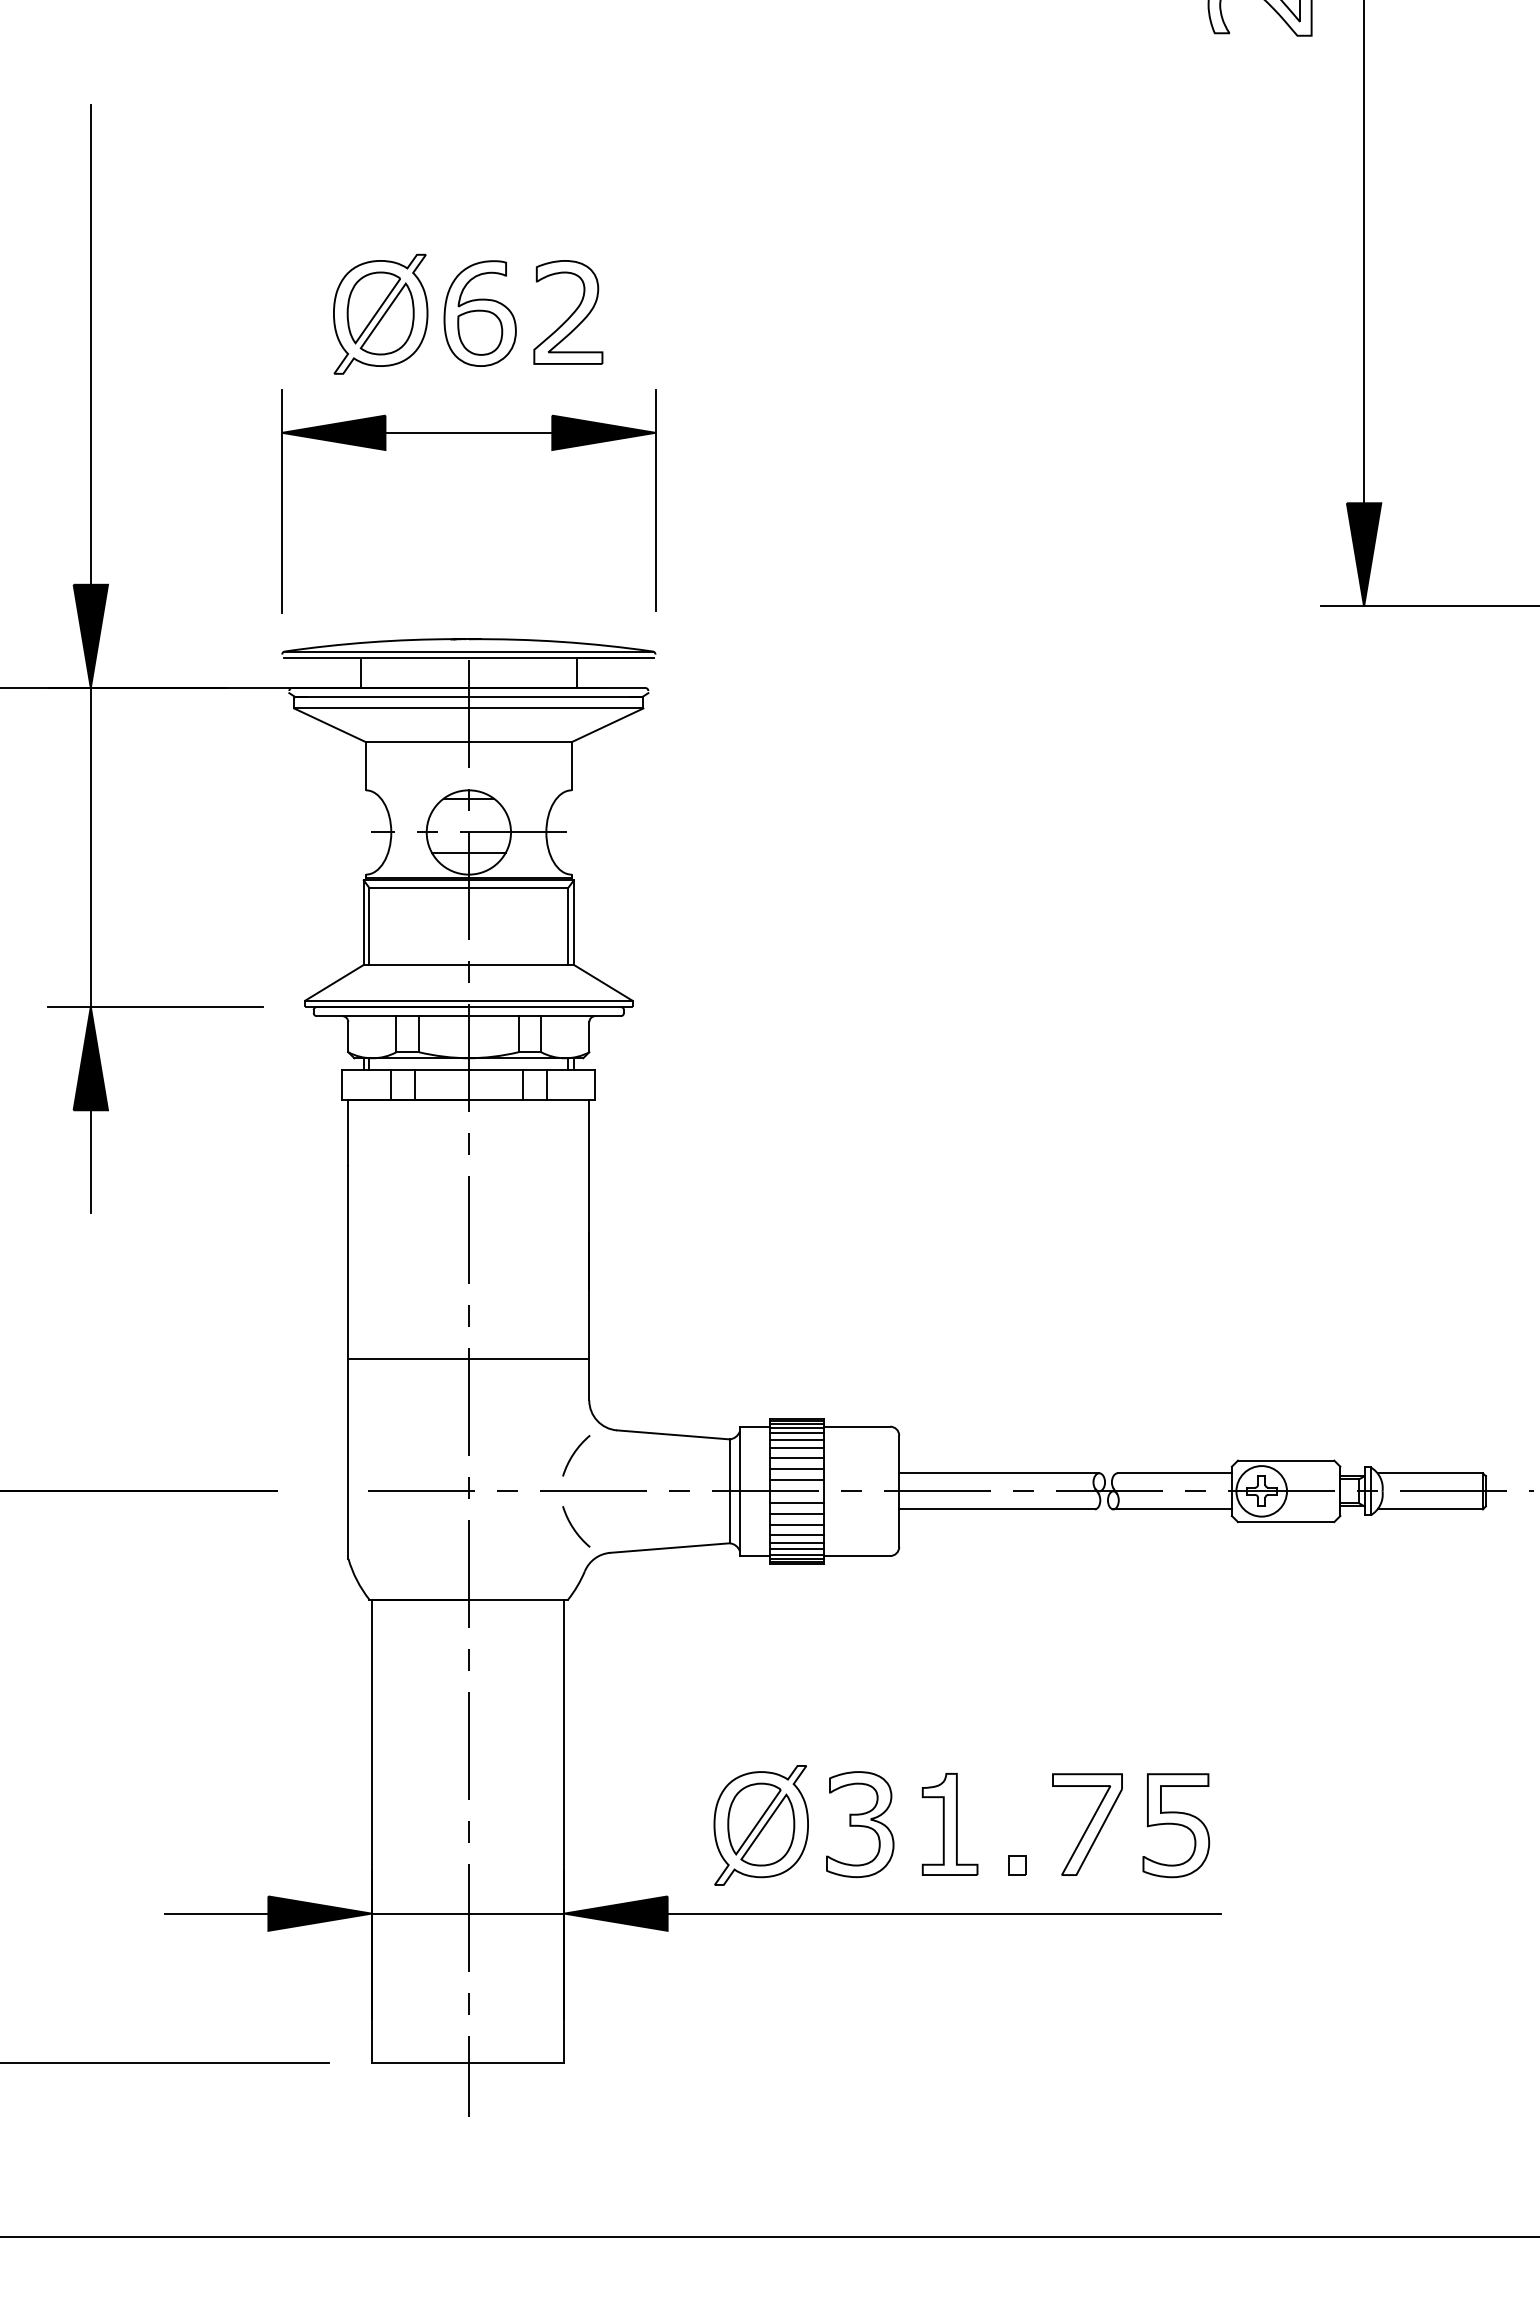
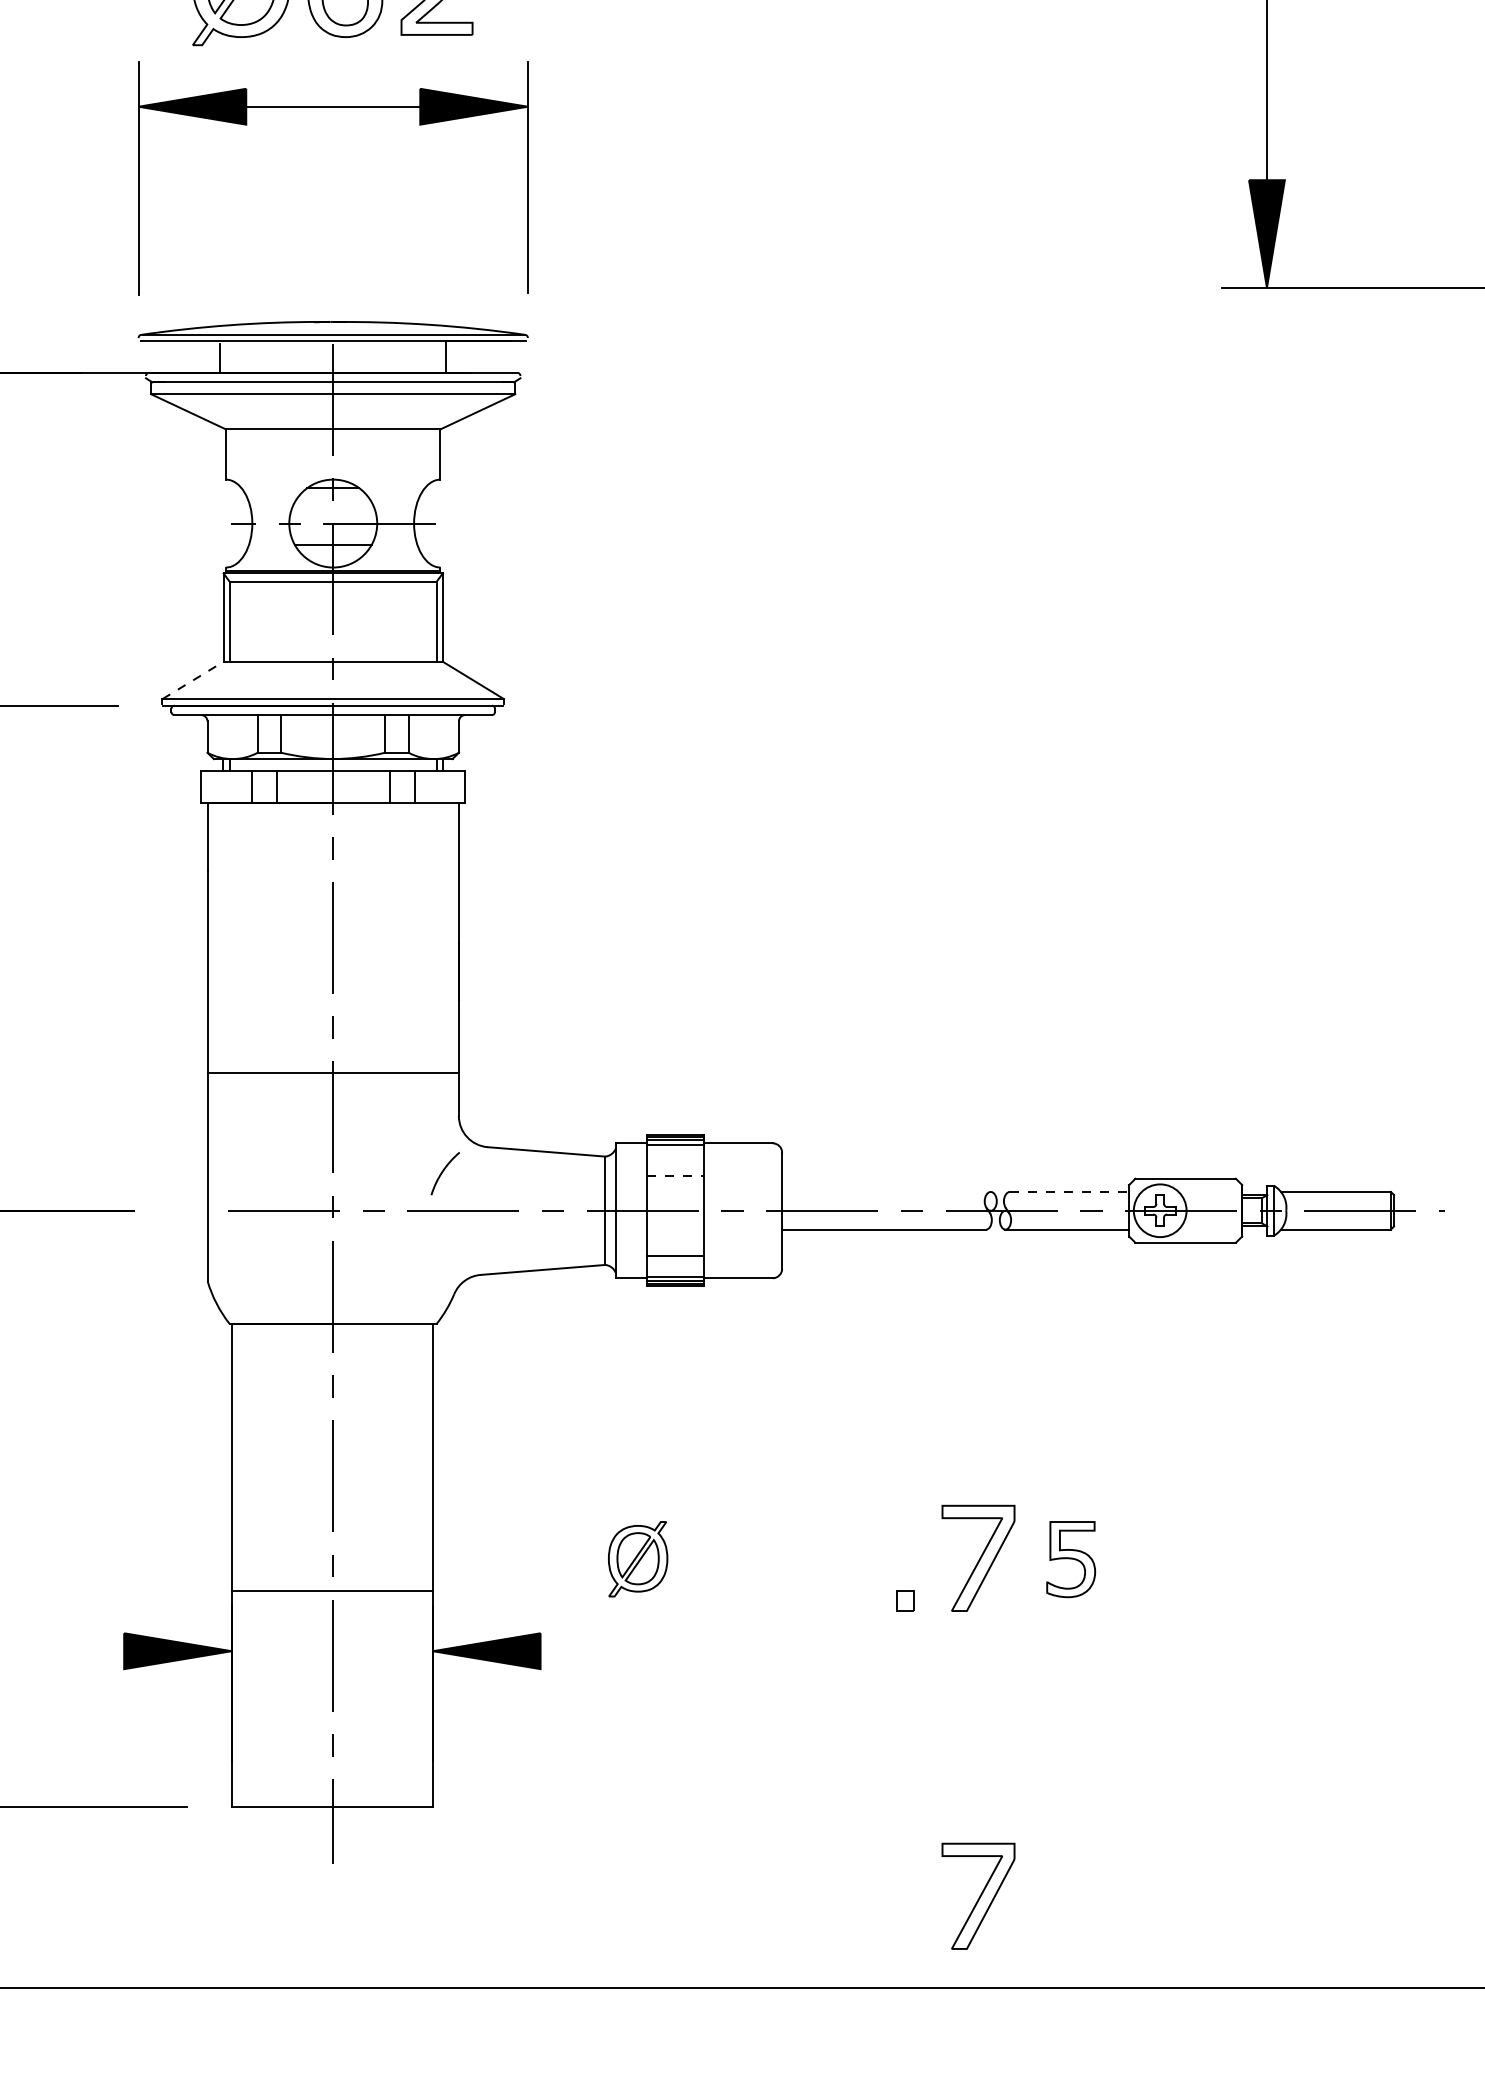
line: (334, 982) -> (193, 680), solid -> dashed
line: (796, 1433) -> (674, 1150), removed
line: (796, 1440) -> (674, 1157), removed
line: (796, 1448) -> (674, 1166), removed
line: (797, 1457) -> (676, 1175), solid -> dashed
line: (796, 1468) -> (674, 1186), removed
line: (999, 1473) -> (886, 1192), removed
line: (1175, 1473) -> (1070, 1192), solid -> dashed
line: (796, 1480) -> (674, 1199), removed
line: (796, 1502) -> (674, 1222), removed
line: (796, 1513) -> (674, 1233), removed
line: (796, 1524) -> (674, 1245), removed
curve: (574, 1528) -> (443, 1249), removed
line: (796, 1542) -> (674, 1264), removed
line: (796, 1549) -> (674, 1271), removed
part: (860, 1824) -> (741, 1558), removed
part: (949, 1824) -> (834, 1558), removed
part: (760, 1825) -> (637, 1559), size x0.6
part: (1176, 1825) -> (1071, 1559), size x0.7
line: (216, 1913) -> (70, 1651), removed
line: (467, 1913) -> (331, 1590), moved
line: (944, 1913) -> (829, 1651), removed
part: (1087, 2148) -> (978, 1896), added

